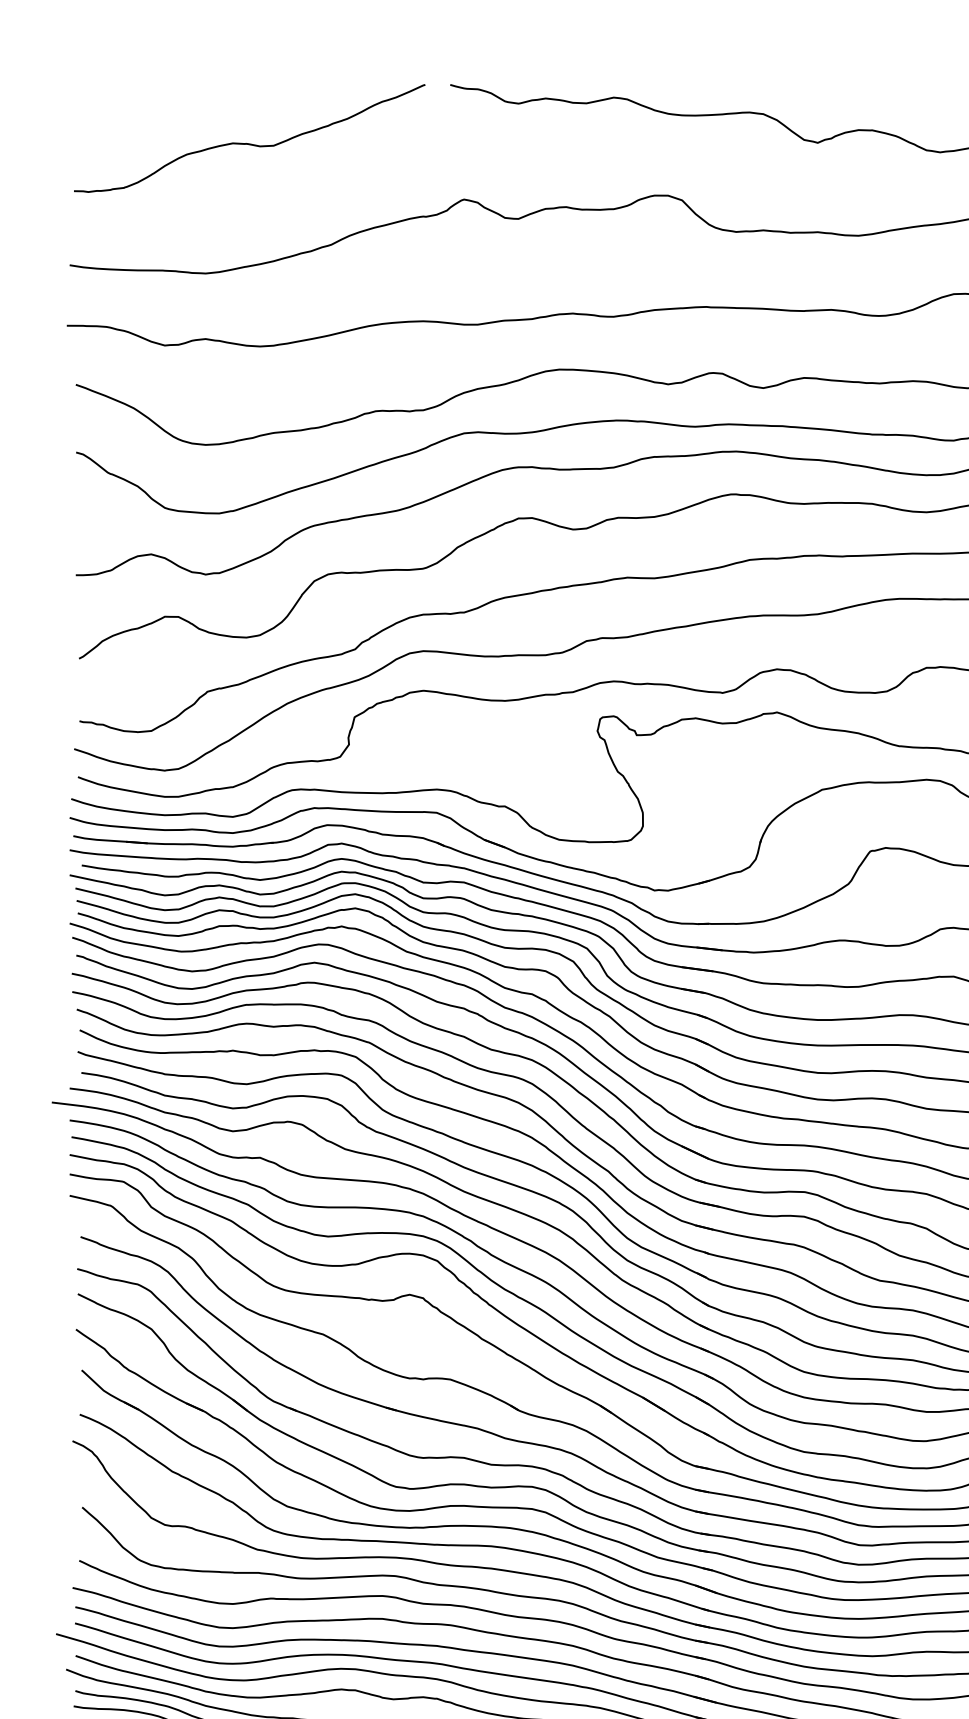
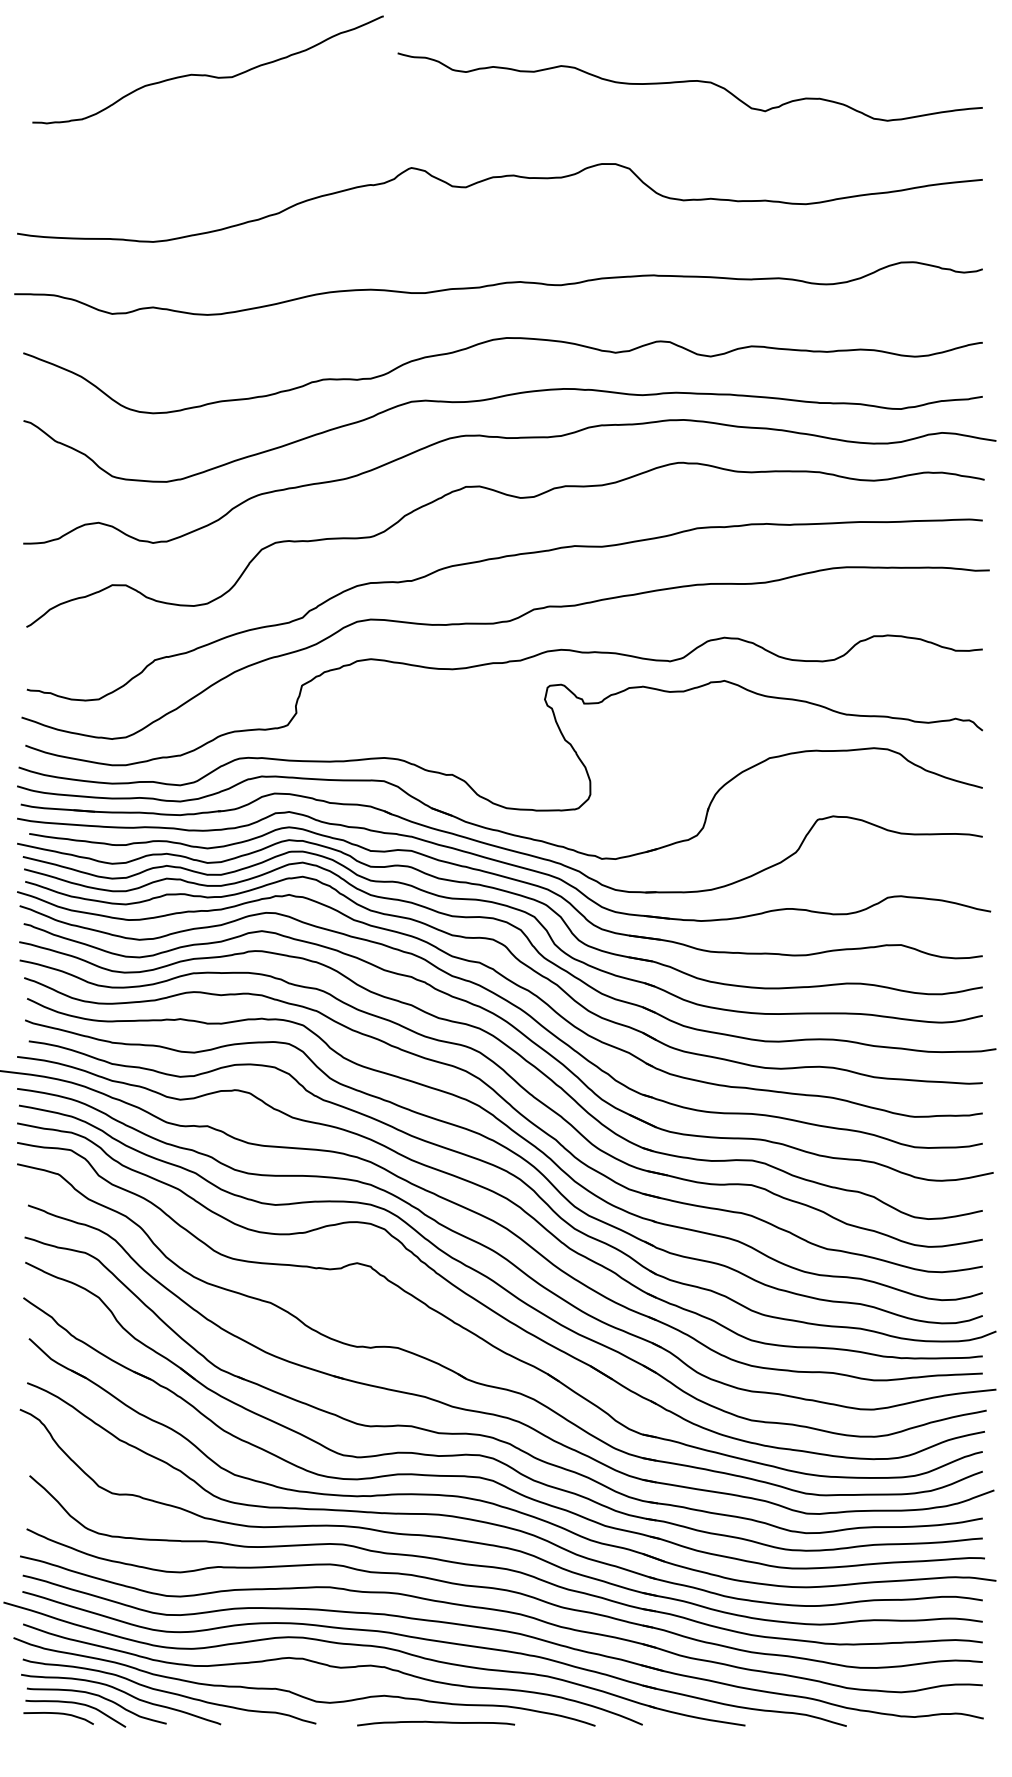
curve: (249, 143) -> (207, 74), moved

